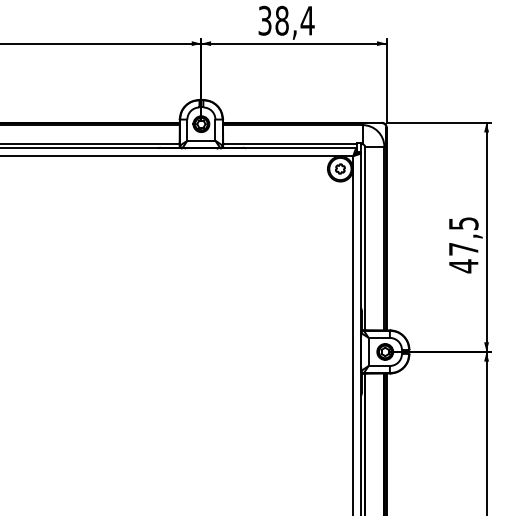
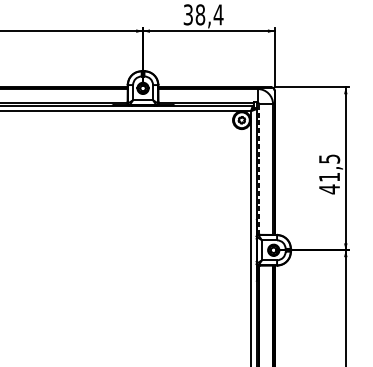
line: (365, 238) -> (259, 169), solid -> dashed
text: (463, 249) -> (329, 177), 47,5 -> 41,5

